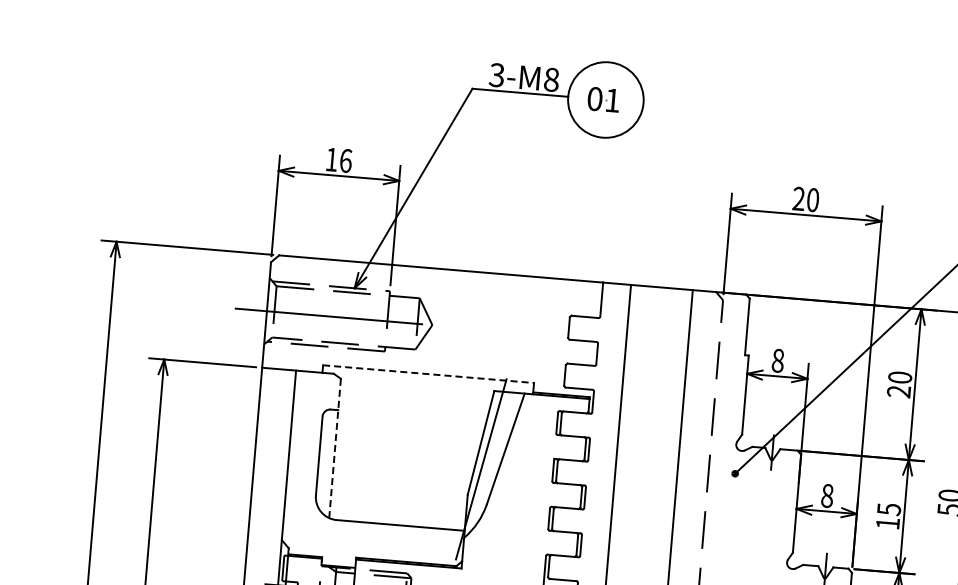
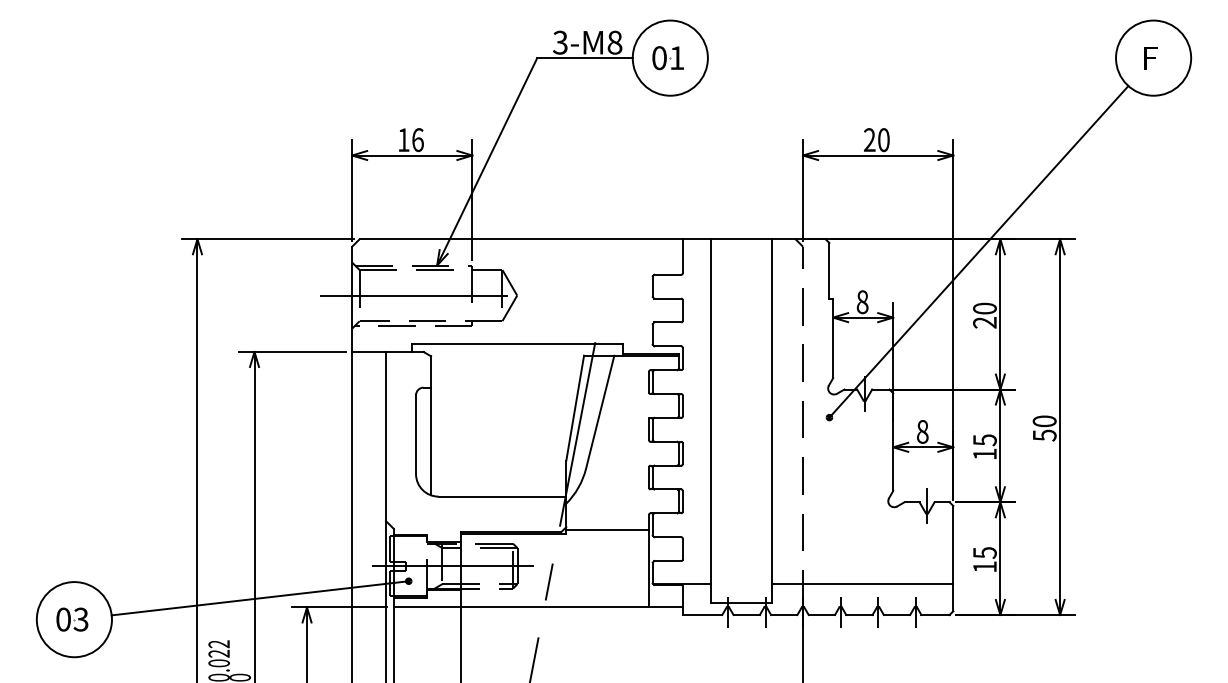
line: (428, 374) -> (517, 344), dashed -> solid
line: (335, 448) -> (431, 425), dashed -> solid
line: (503, 568) -> (607, 530), added

